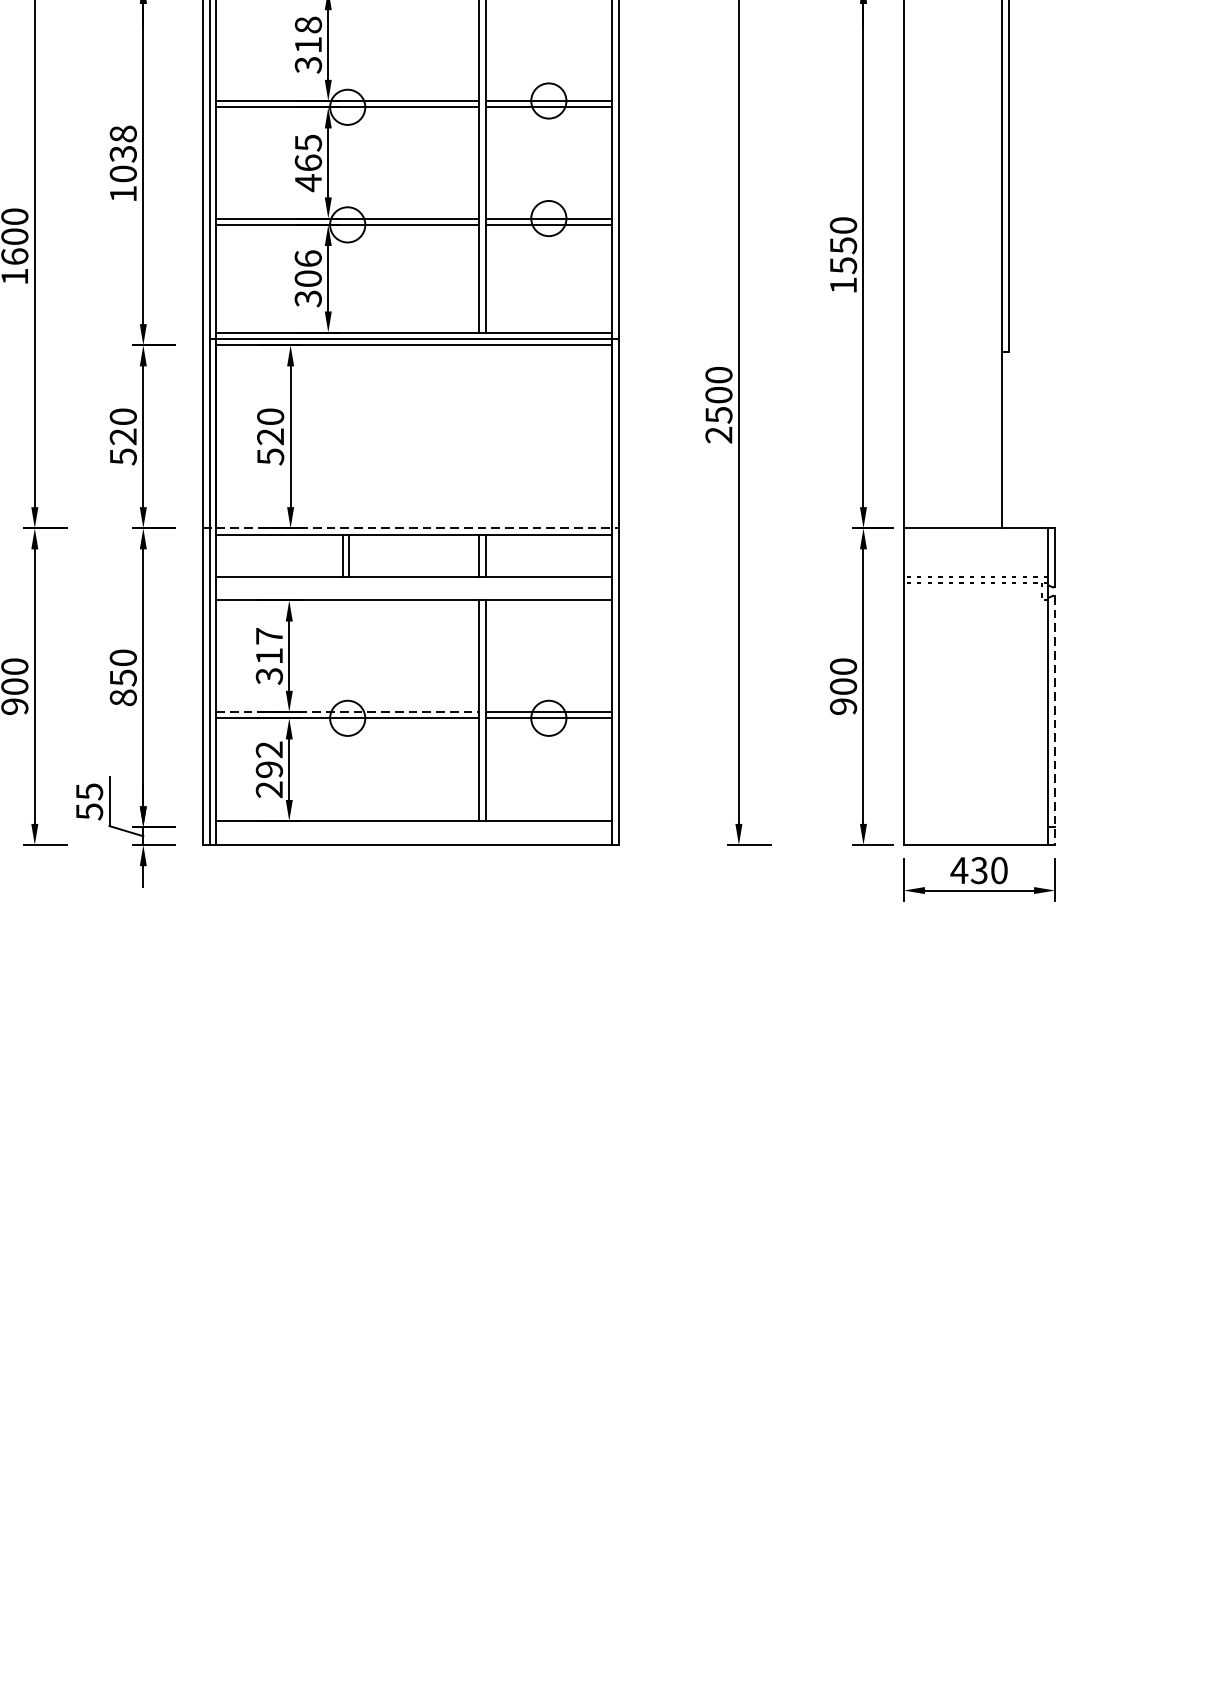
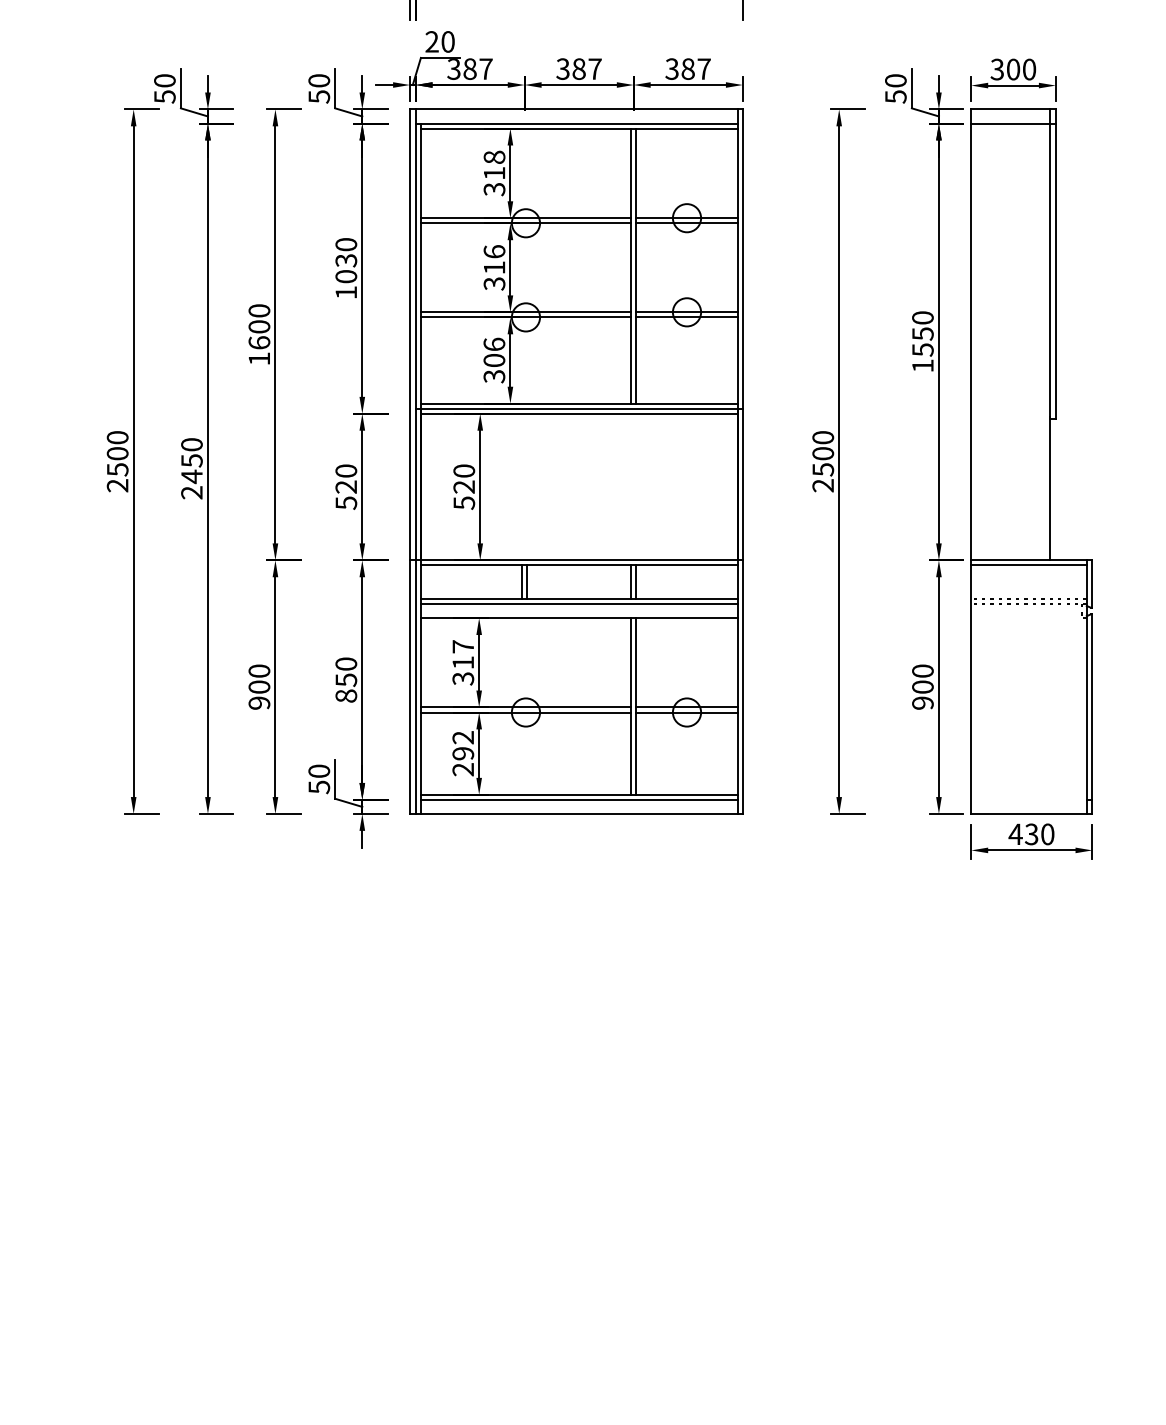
text: (123, 133) -> (346, 244), 1038 -> 1030
text: (308, 163) -> (494, 268), 465 -> 316
line: (410, 528) -> (576, 560), dashed -> solid
line: (975, 534) -> (1028, 565), added
line: (413, 583) -> (578, 604), added
line: (348, 712) -> (526, 707), dashed -> solid
line: (1055, 720) -> (1092, 714), dashed -> solid
text: (88, 792) -> (318, 771), 55 -> 50
line: (413, 826) -> (578, 799), added

